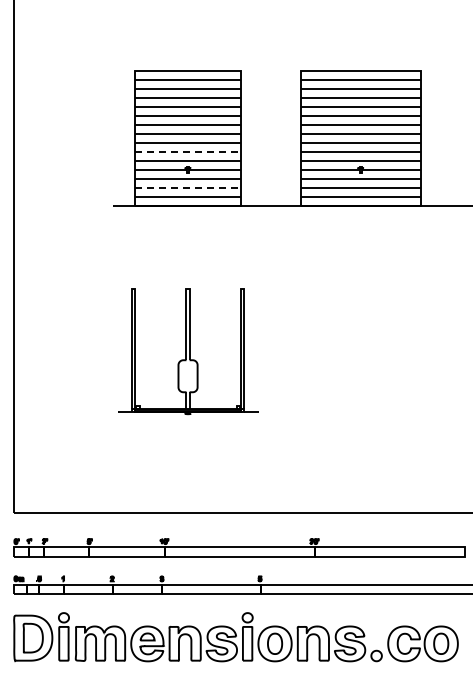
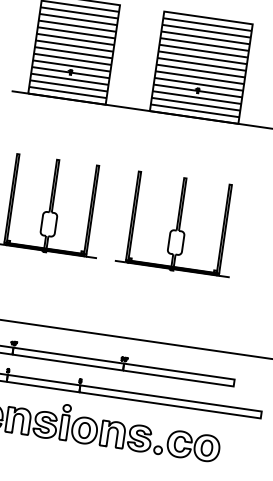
line: (188, 152) -> (73, 59), dashed -> solid
line: (188, 188) -> (69, 86), dashed -> solid
part: (360, 351) -> (178, 224), added

